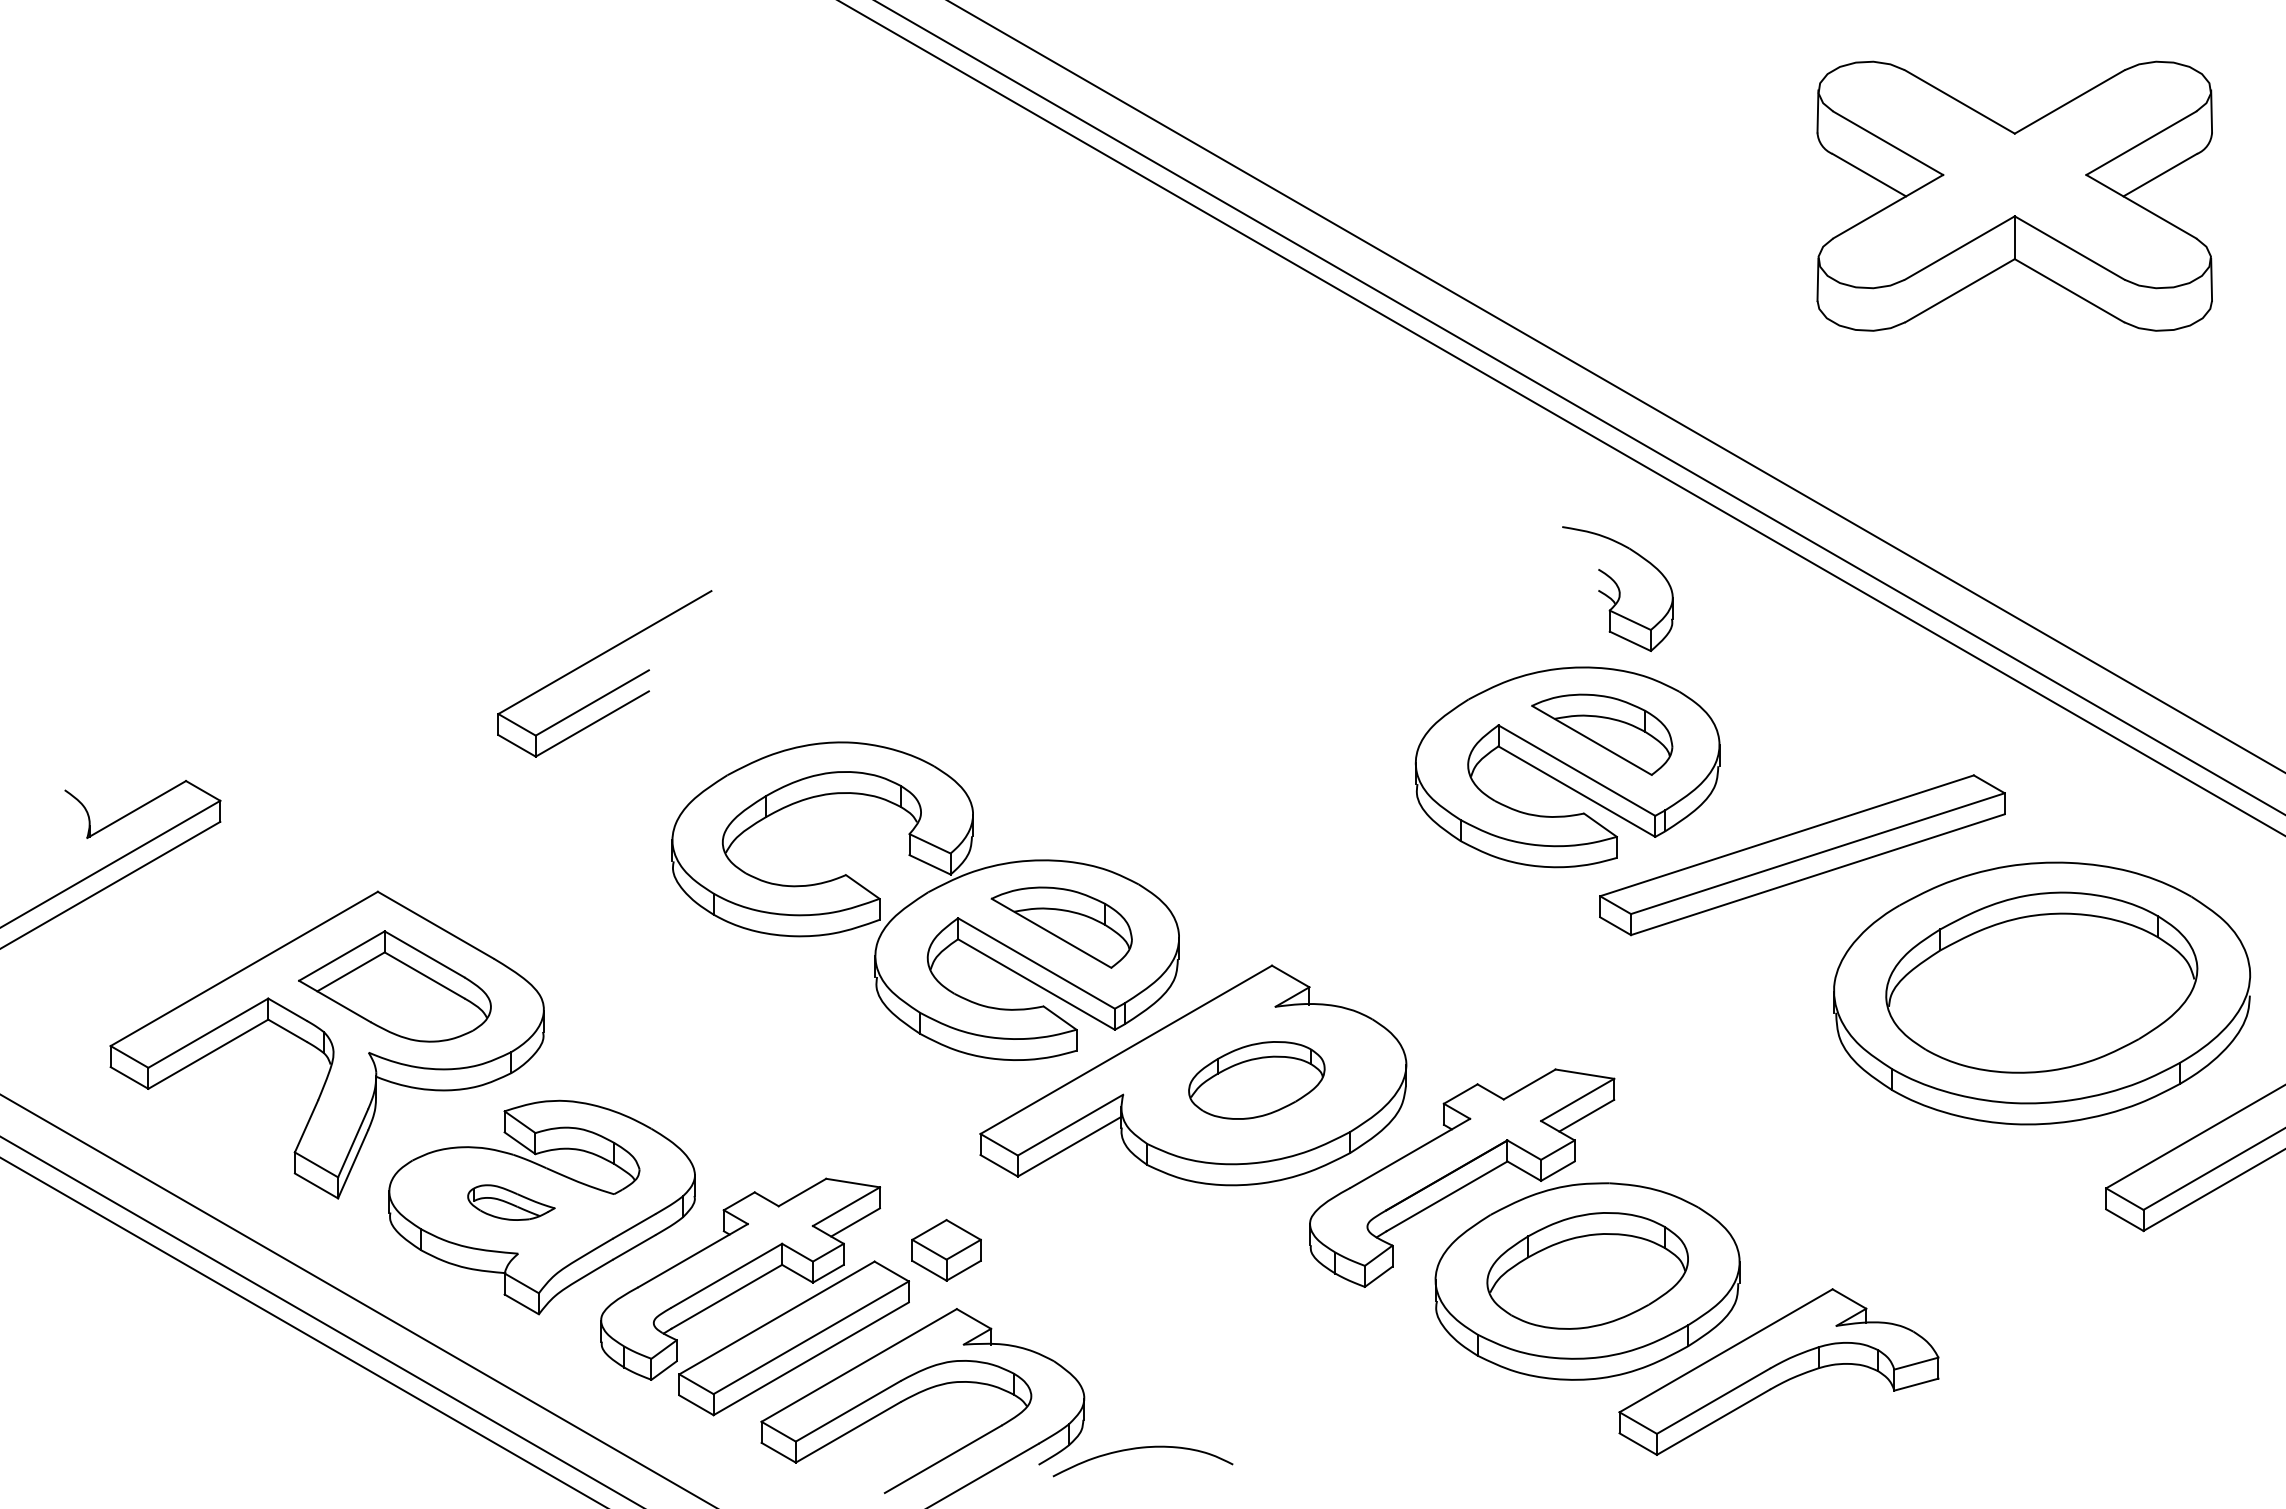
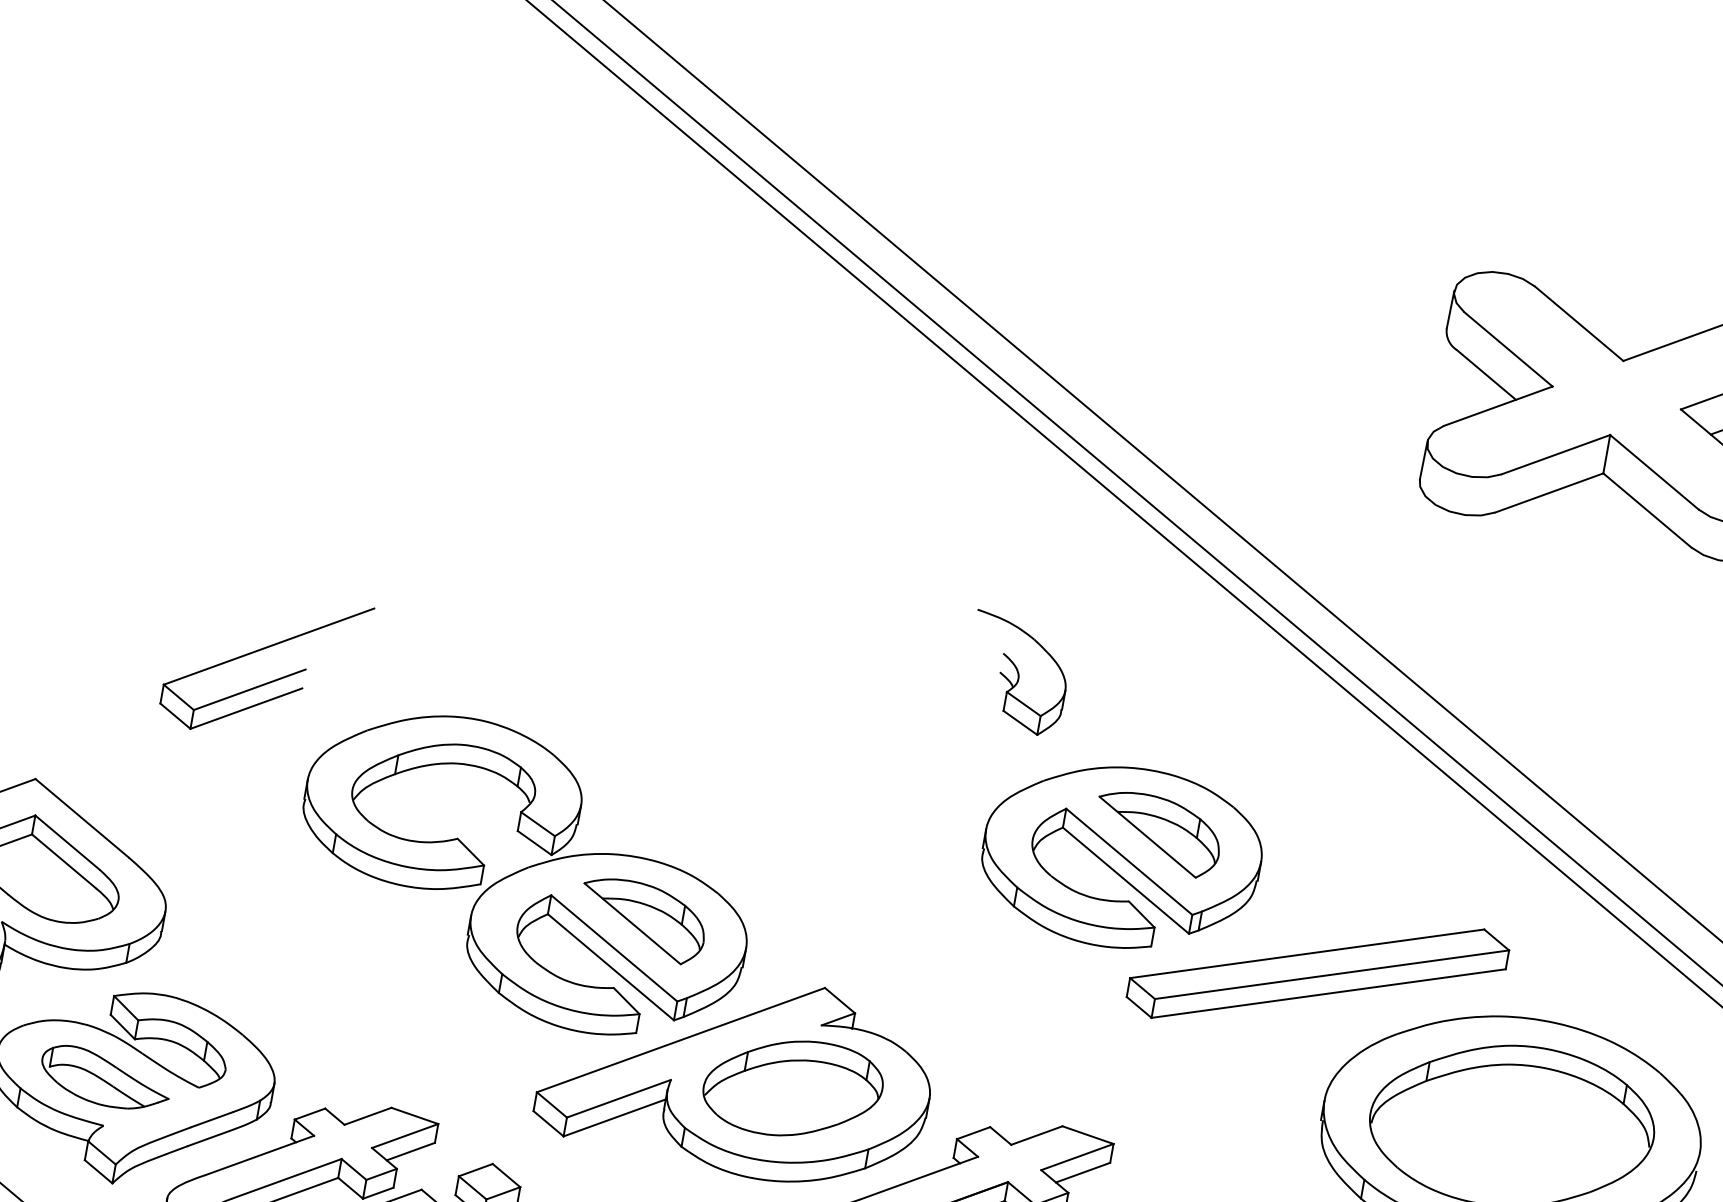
part: (1617, 588) -> (1017, 673), moved
part: (595, 659) -> (259, 651), moved
part: (1256, 1080) -> (792, 1088), size x1.43
part: (511, 1202) -> (105, 1078), size x1.67

